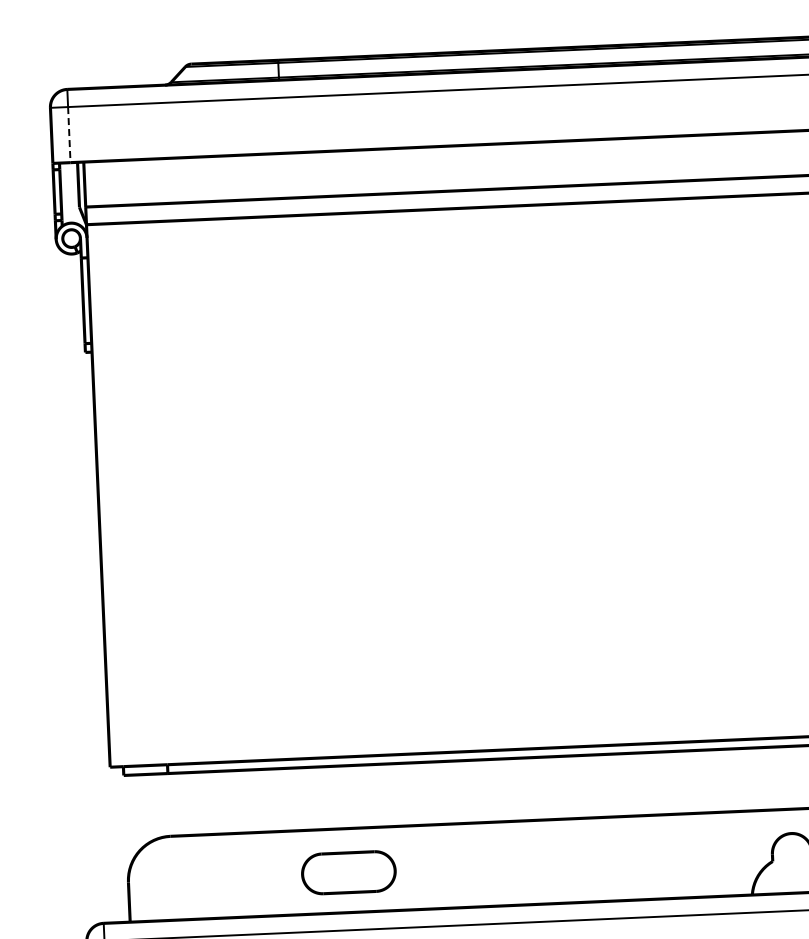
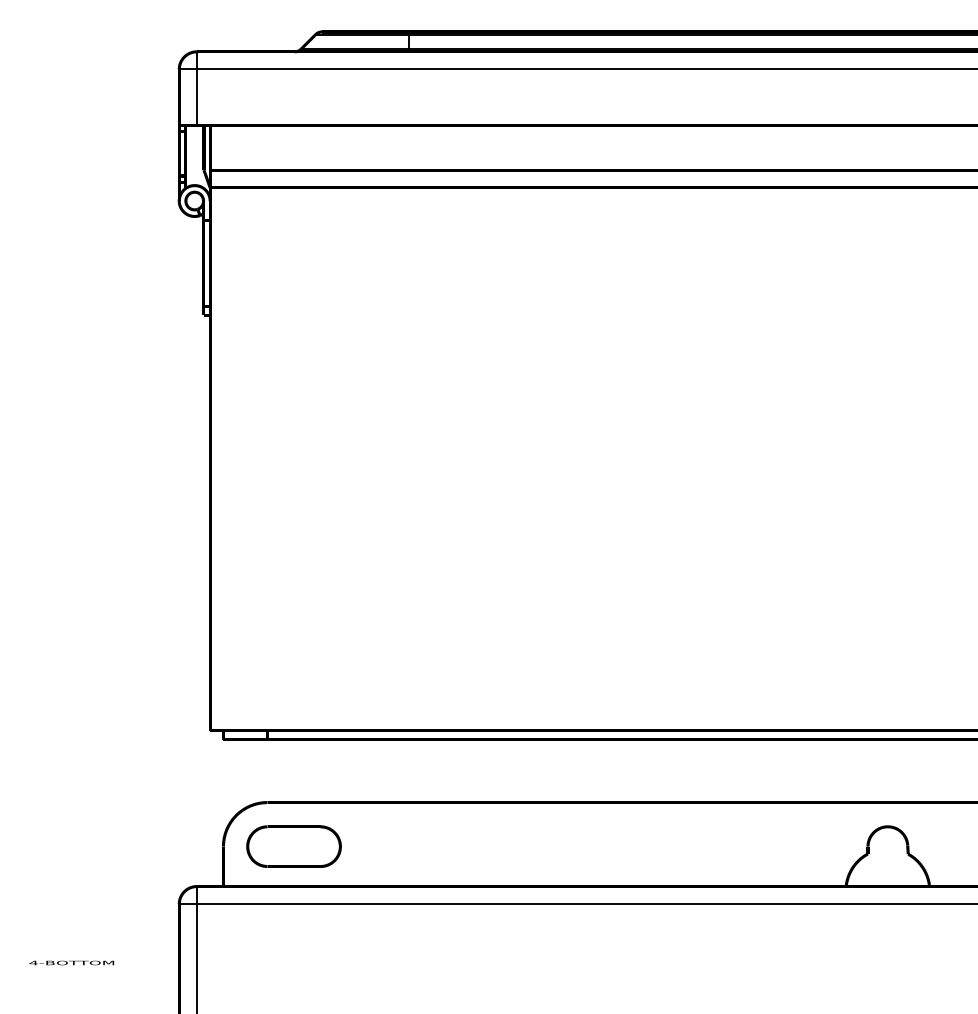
line: (68, 135) -> (196, 97), dashed -> solid
part: (348, 872) -> (293, 846), moved

